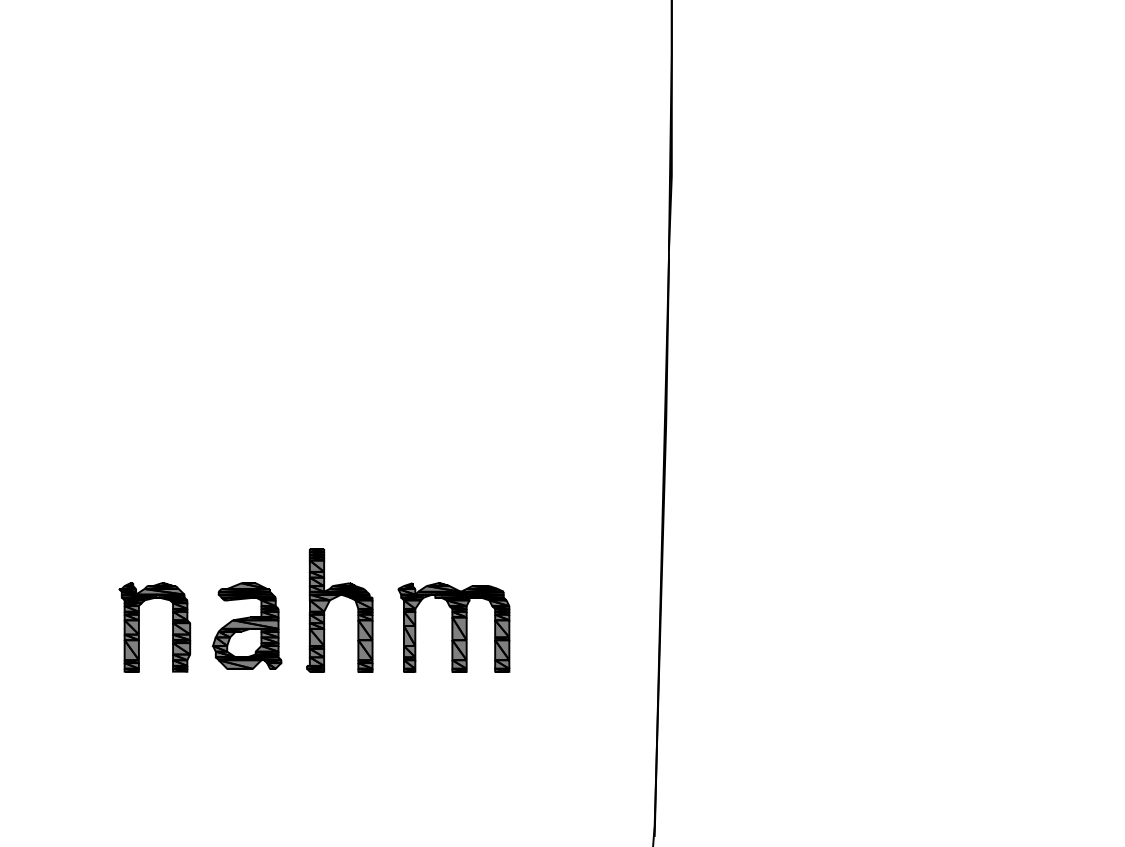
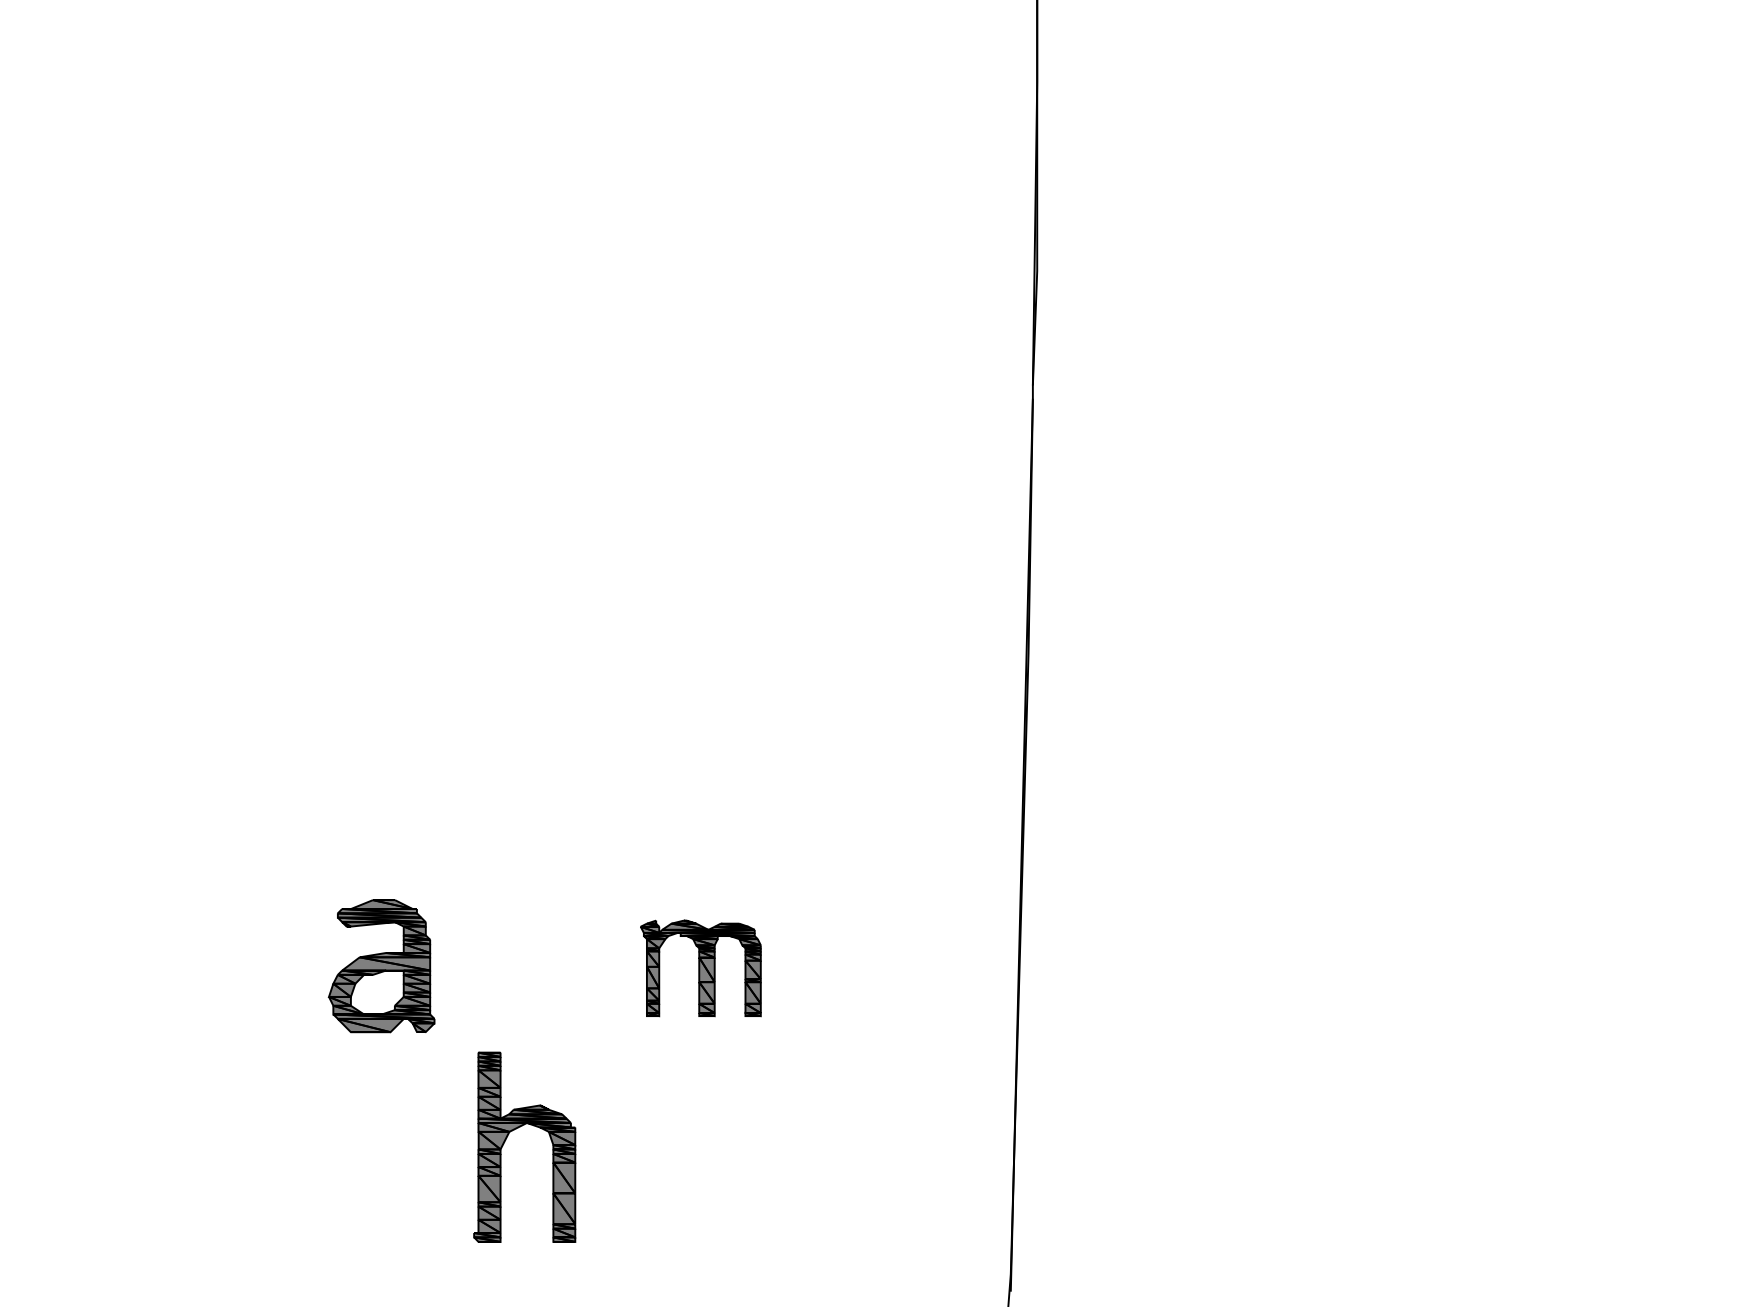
part: (334, 599) -> (516, 1130), moved
part: (139, 627) -> (215, 968), removed
part: (453, 627) -> (700, 968), size x0.7

